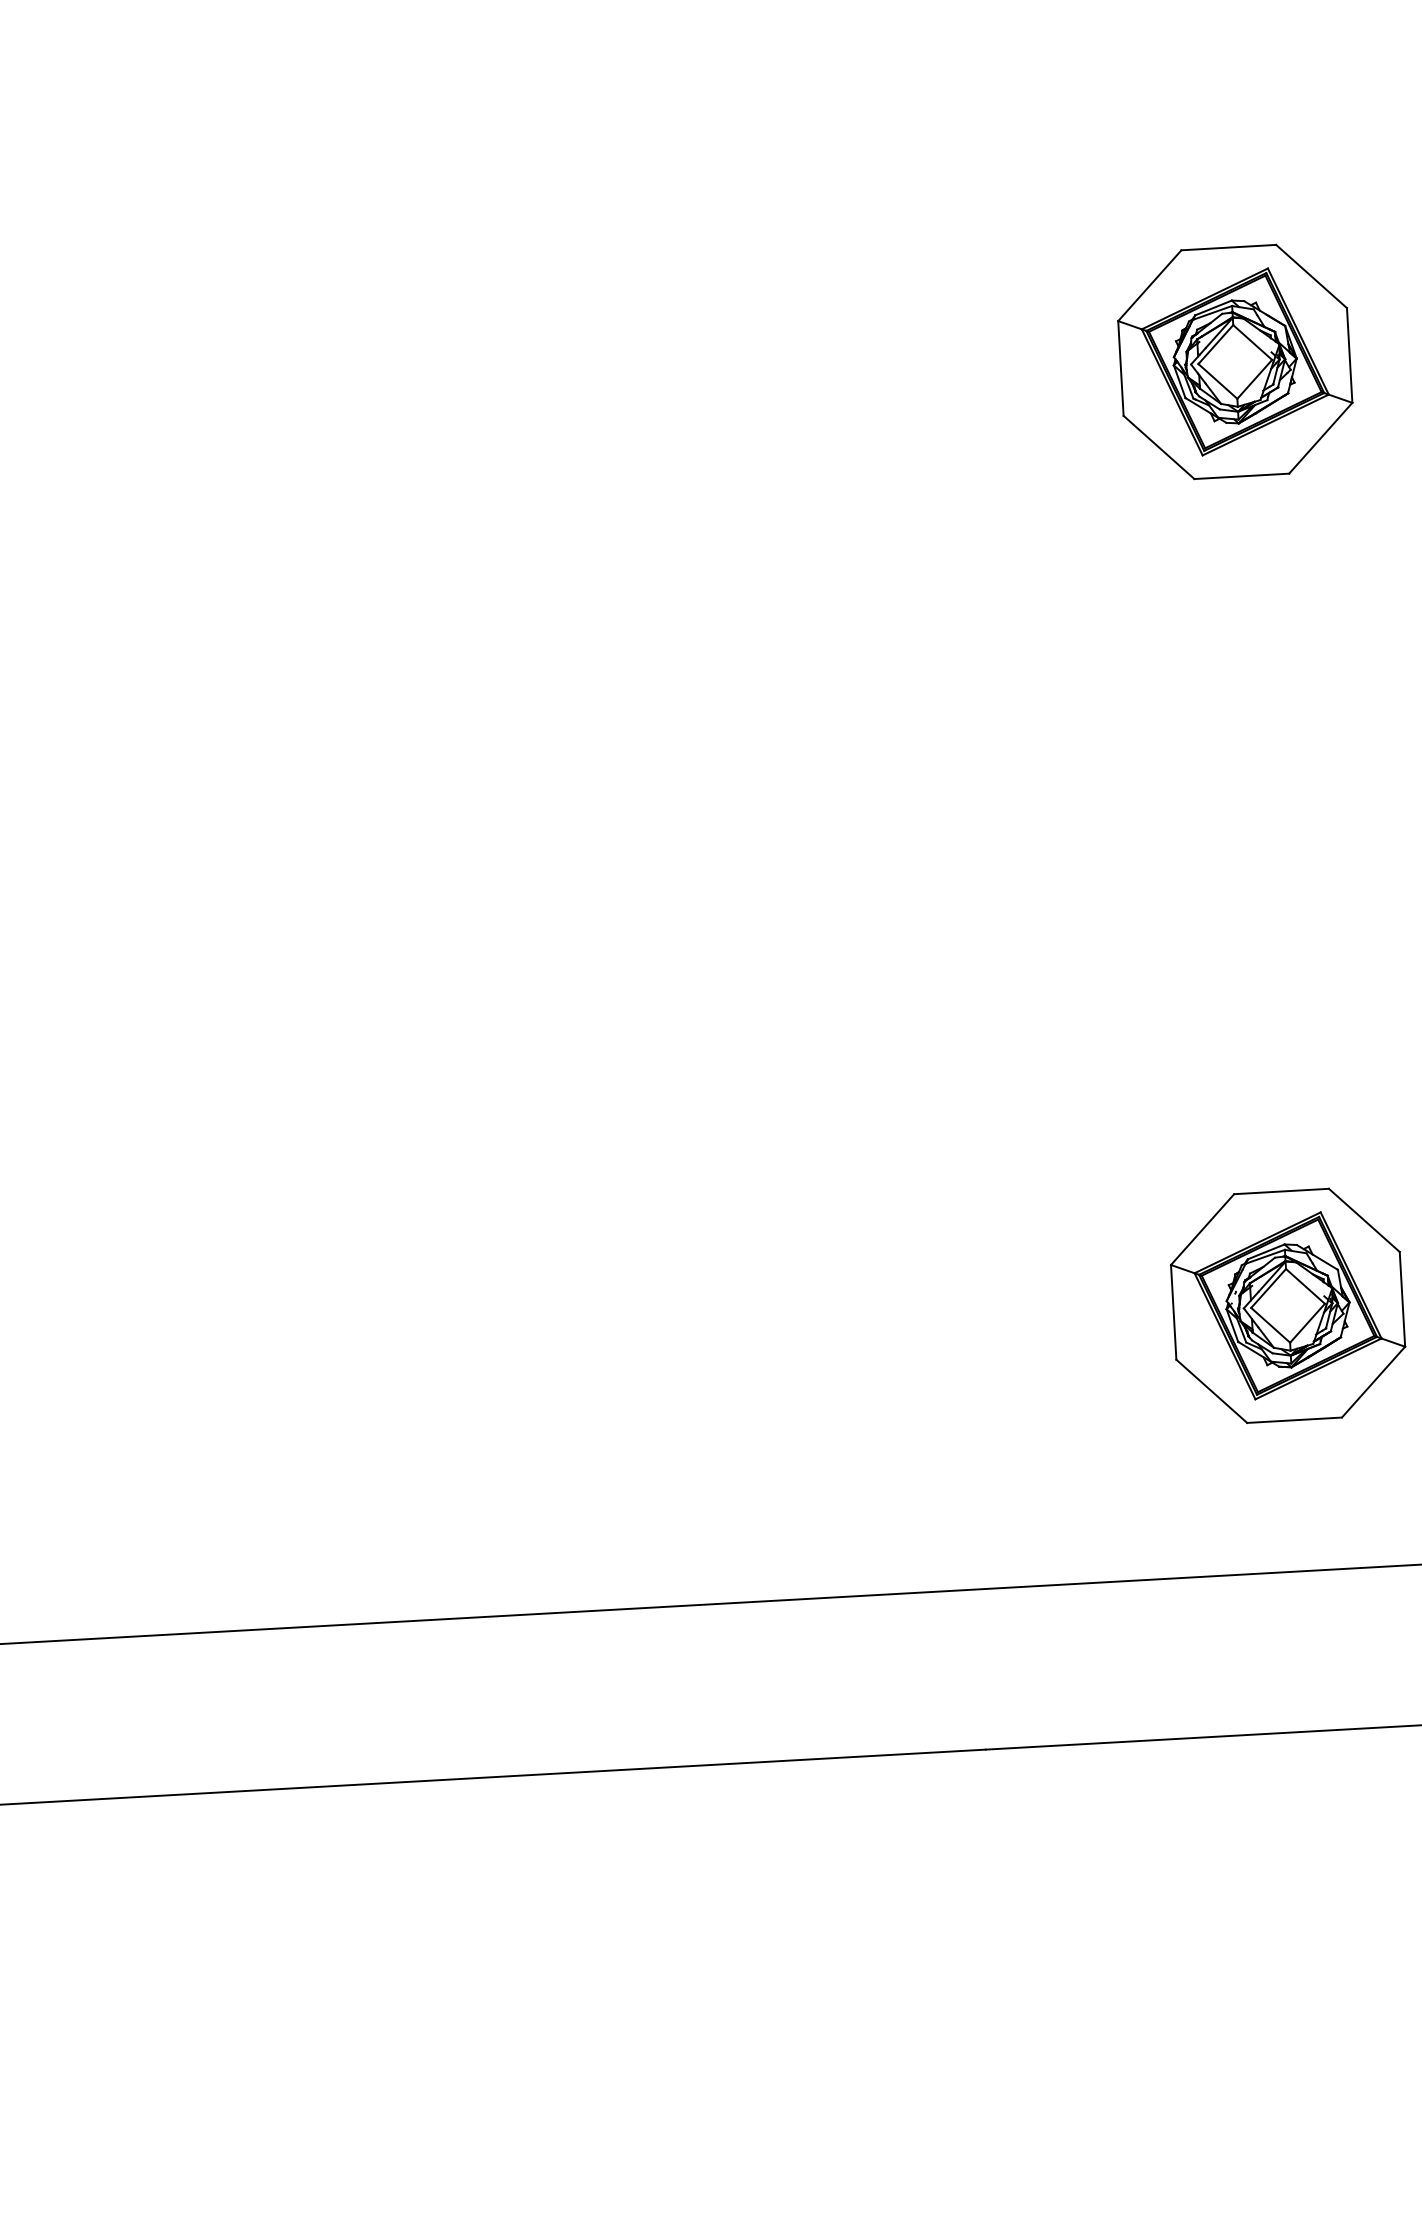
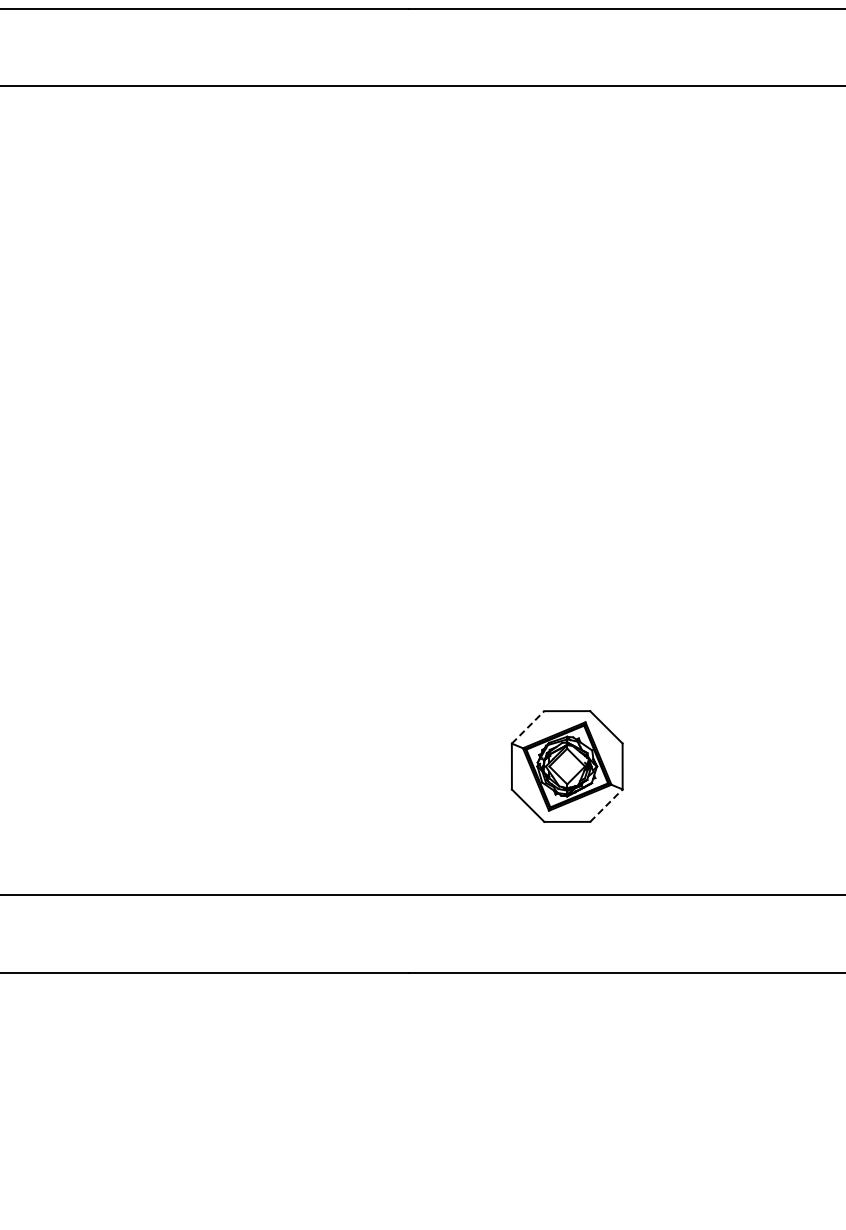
part: (1233, 361) -> (566, 309), removed
line: (1203, 1229) -> (528, 727), solid -> dashed
line: (1373, 1381) -> (606, 805), solid -> dashed

